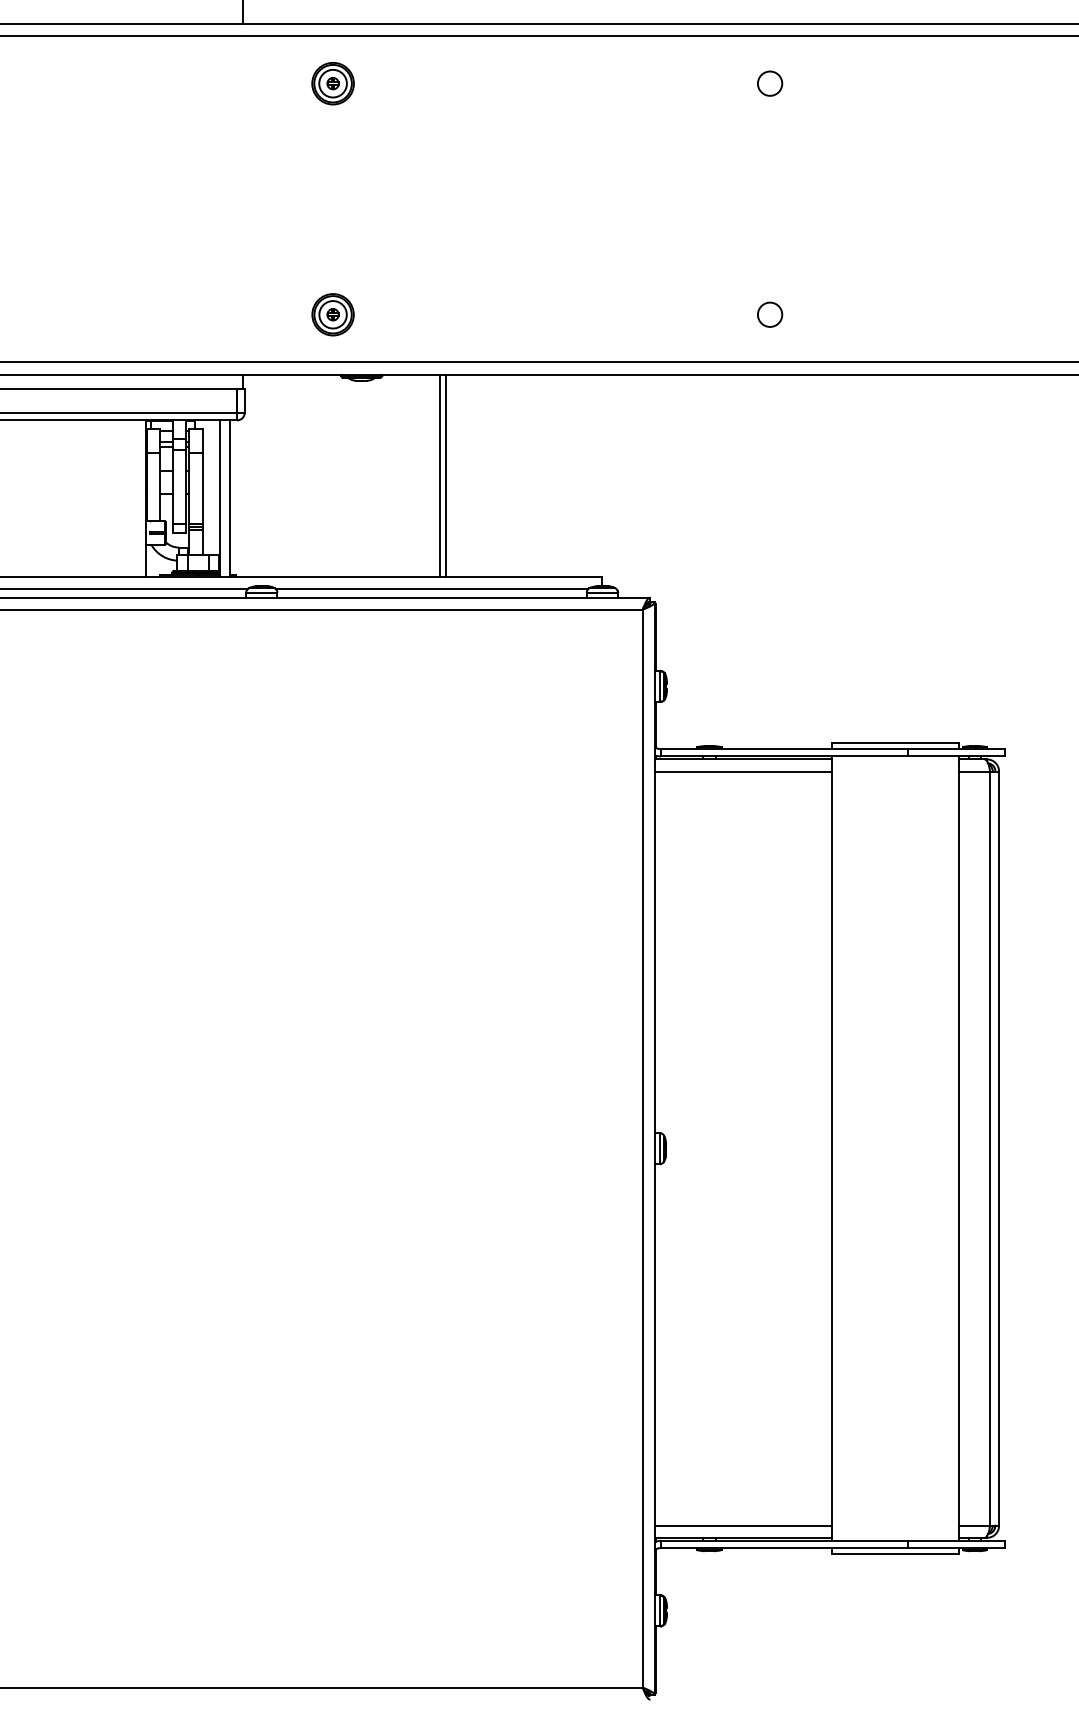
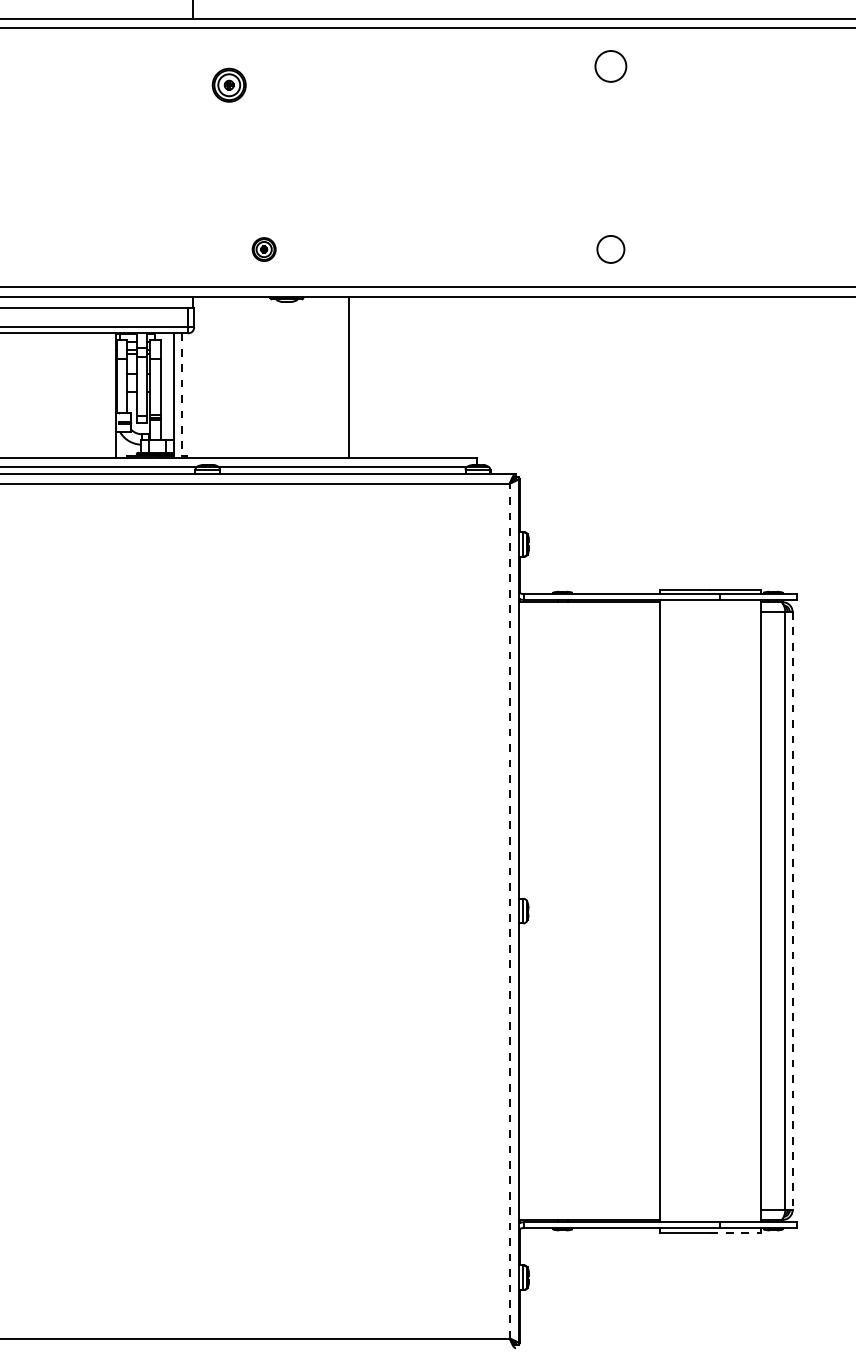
part: (332, 82) -> (228, 84), moved
circle: (769, 82) -> (610, 65), size x1.6
part: (332, 314) -> (263, 249), size x0.7
circle: (769, 314) -> (610, 249), size x1.4
line: (445, 476) -> (353, 377), removed
line: (230, 498) -> (182, 395), solid -> dashed
line: (743, 772) -> (589, 612), removed
line: (642, 1147) -> (509, 910), solid -> dashed
line: (998, 1149) -> (792, 911), solid -> dashed
line: (743, 1526) -> (589, 1210), removed
line: (928, 1553) -> (736, 1232), solid -> dashed

